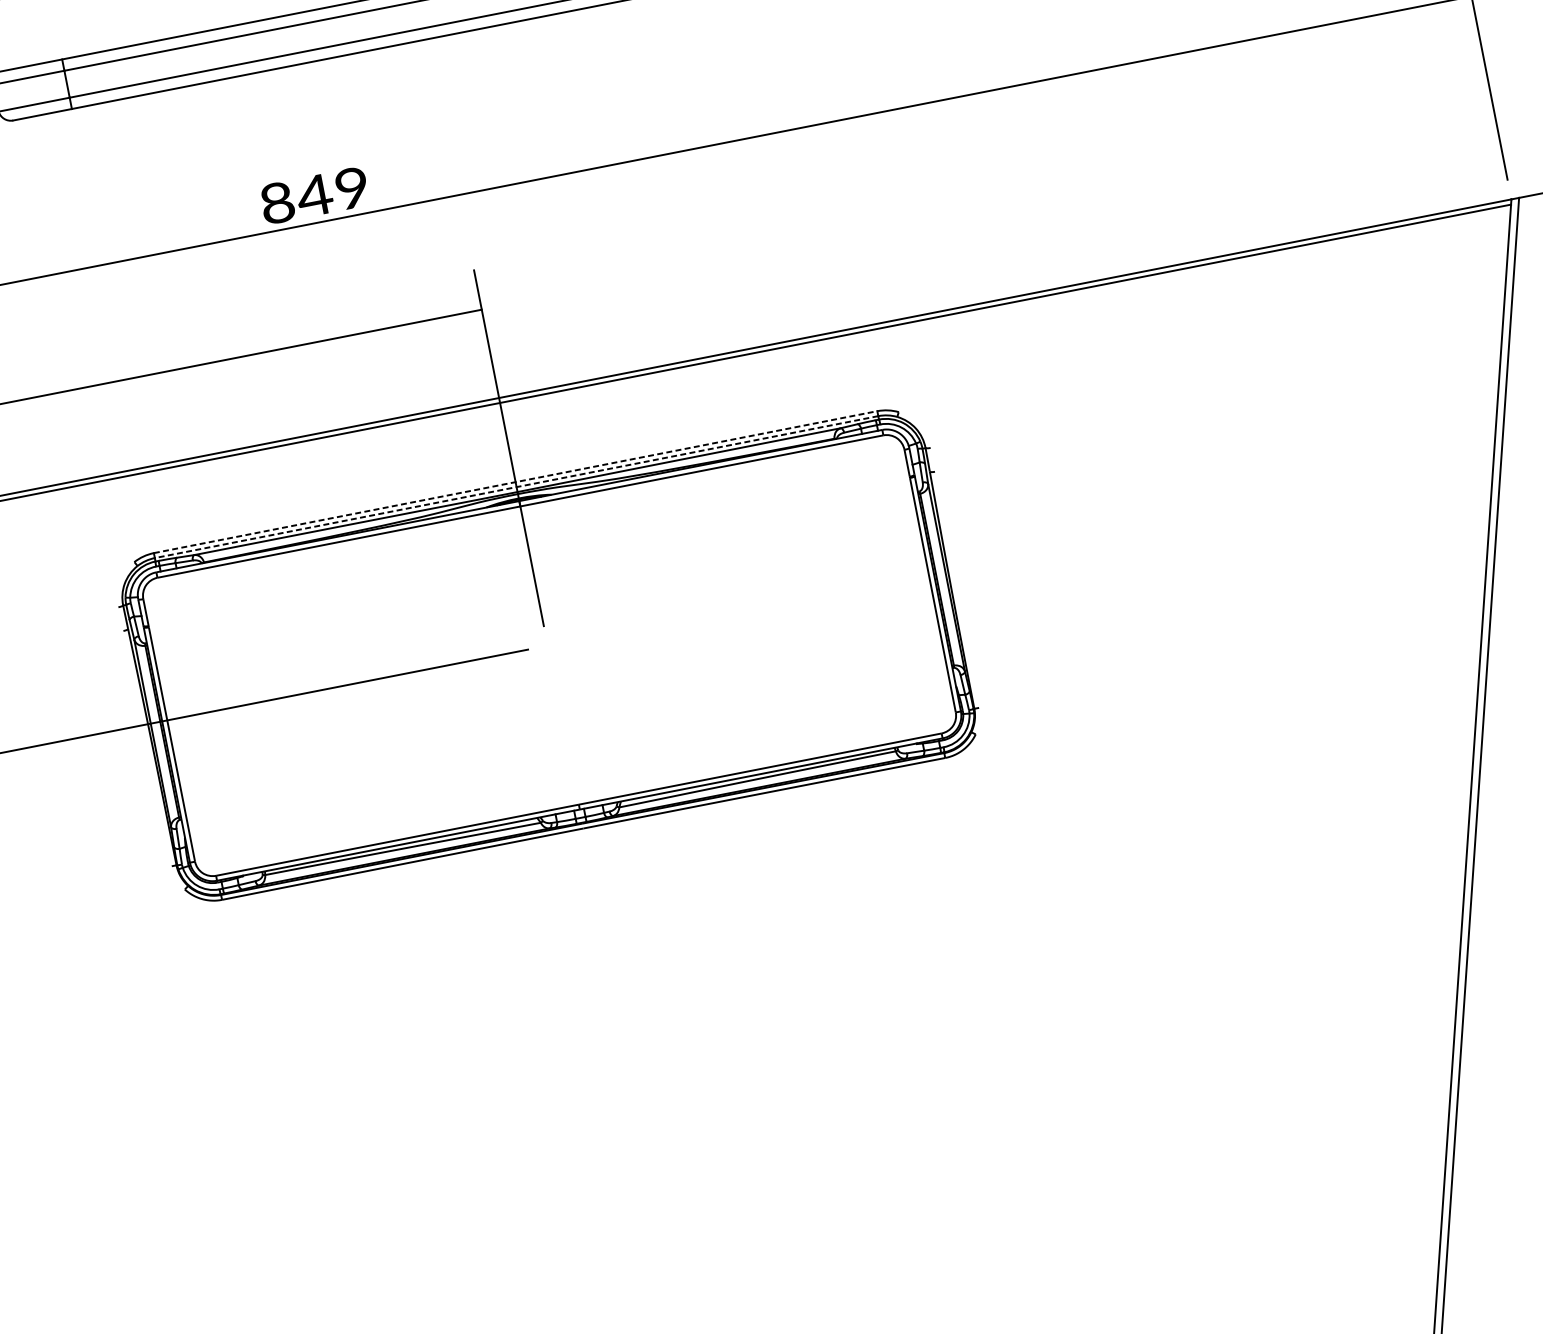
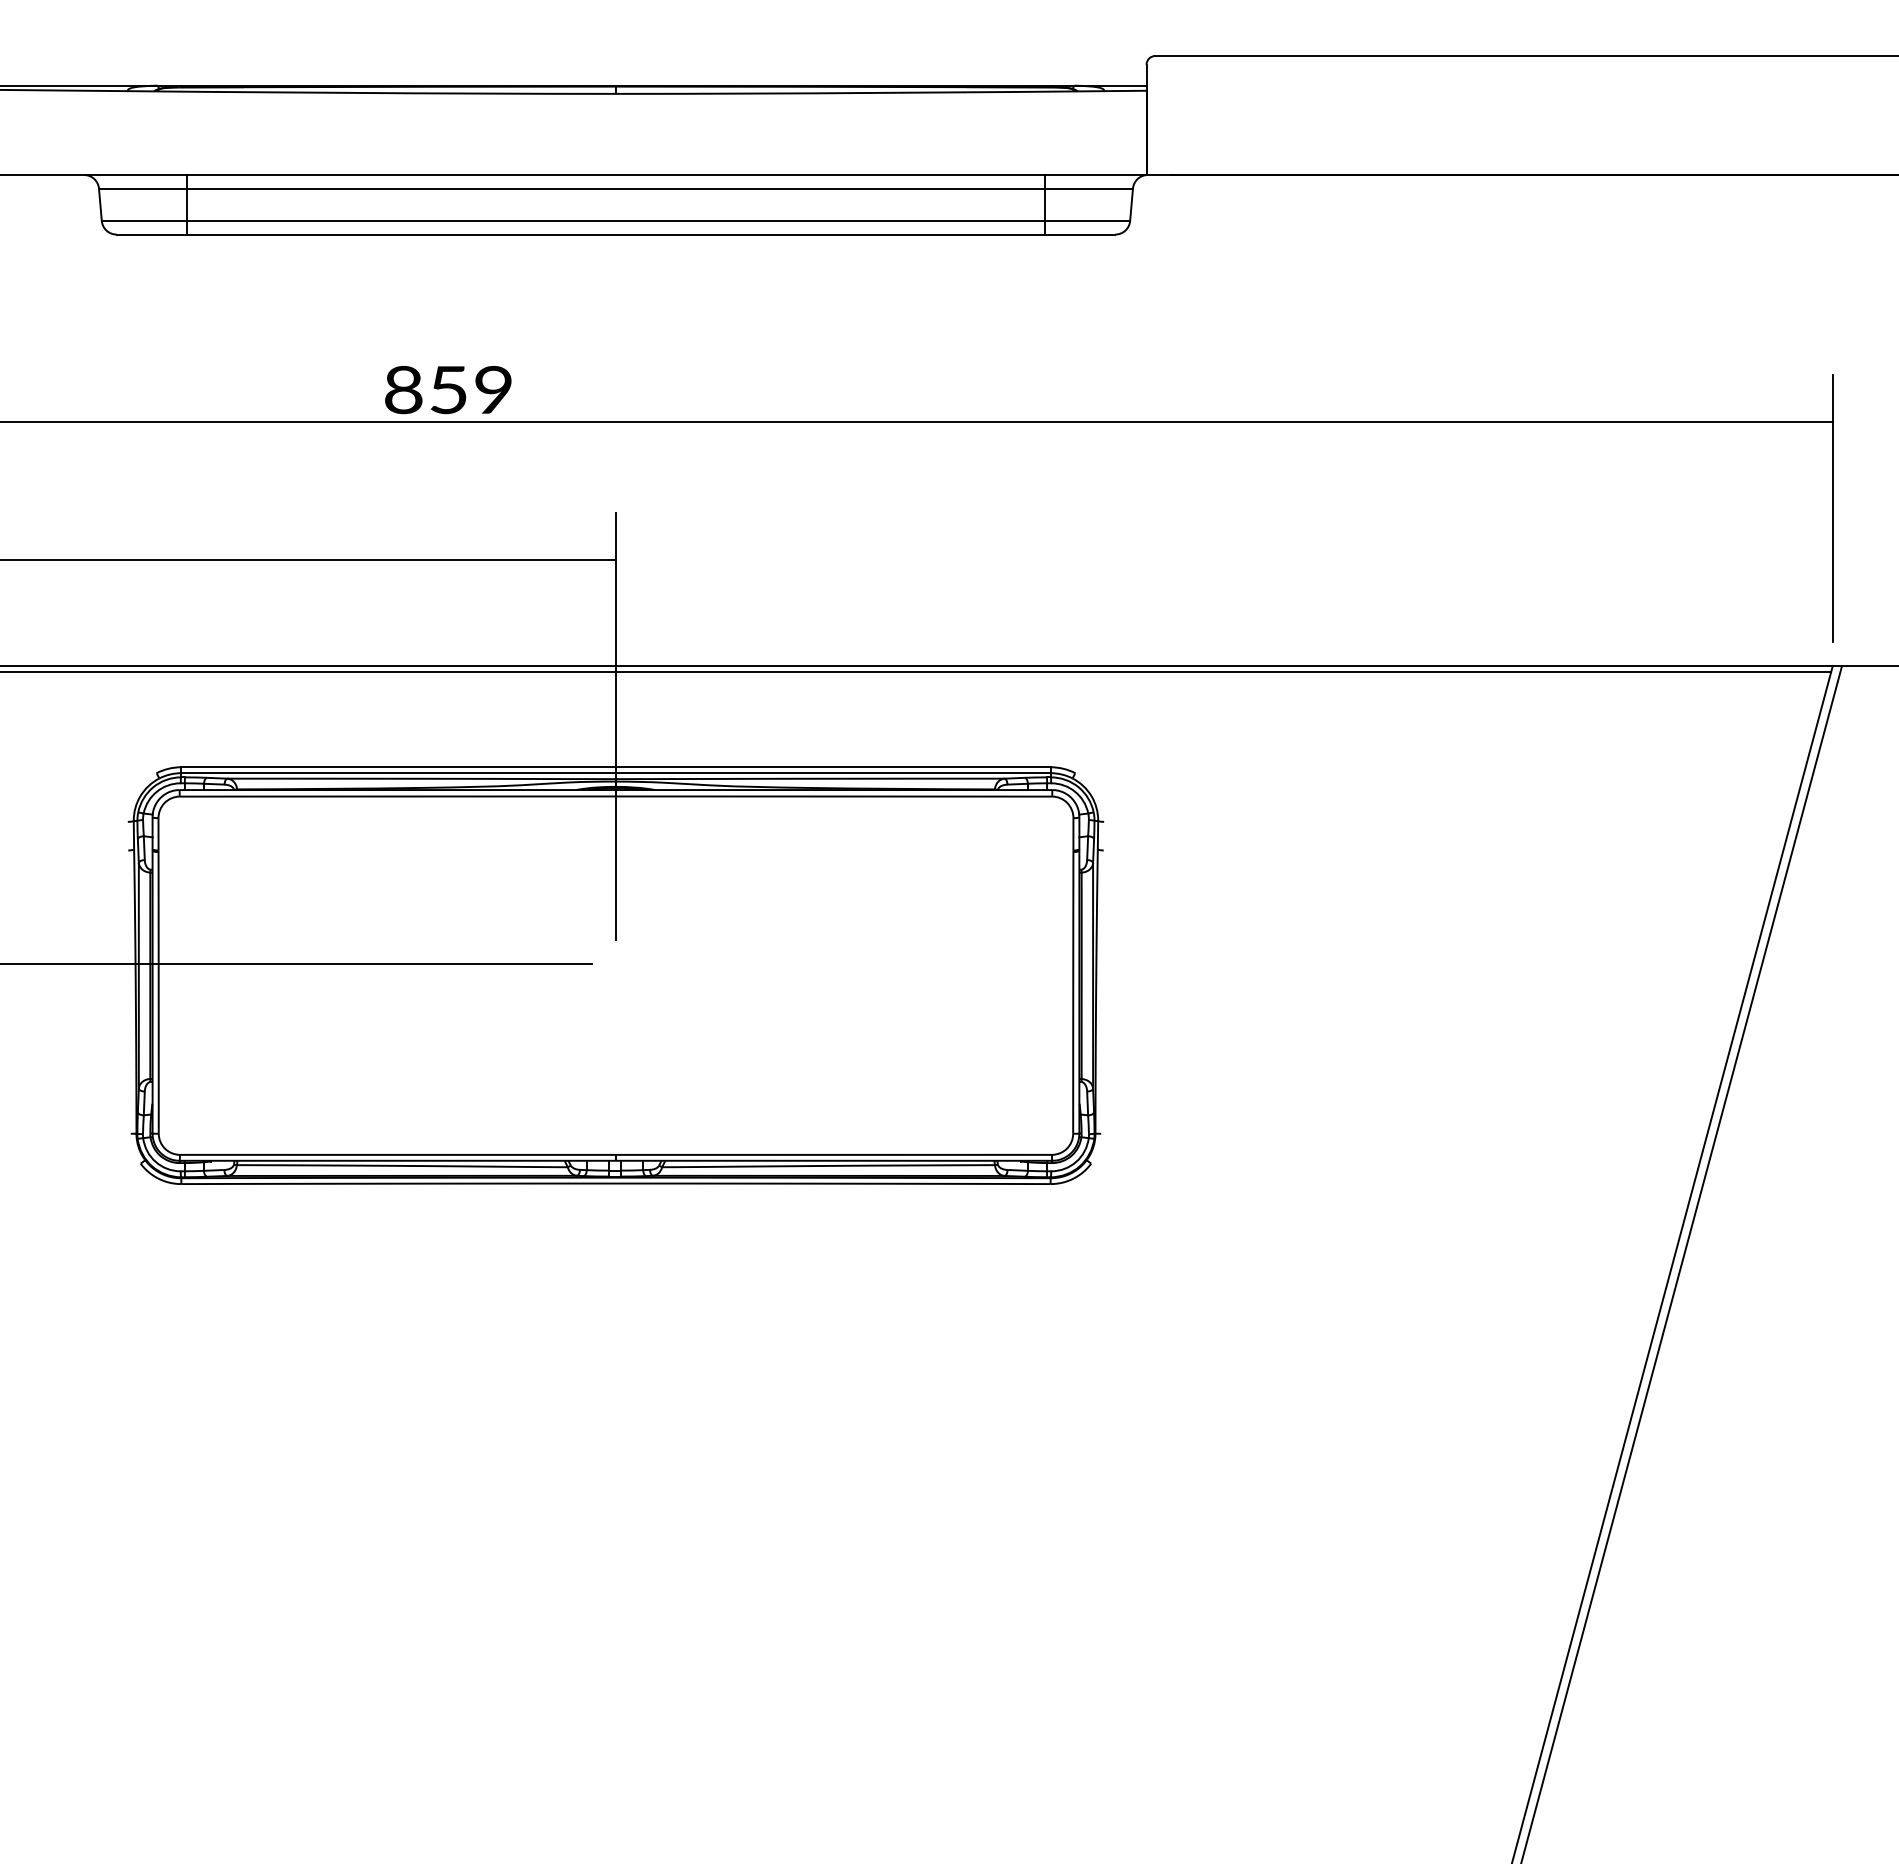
text: (314, 196) -> (448, 390), 849 -> 859
line: (515, 482) -> (615, 767), dashed -> solid
line: (516, 487) -> (615, 773), dashed -> solid

